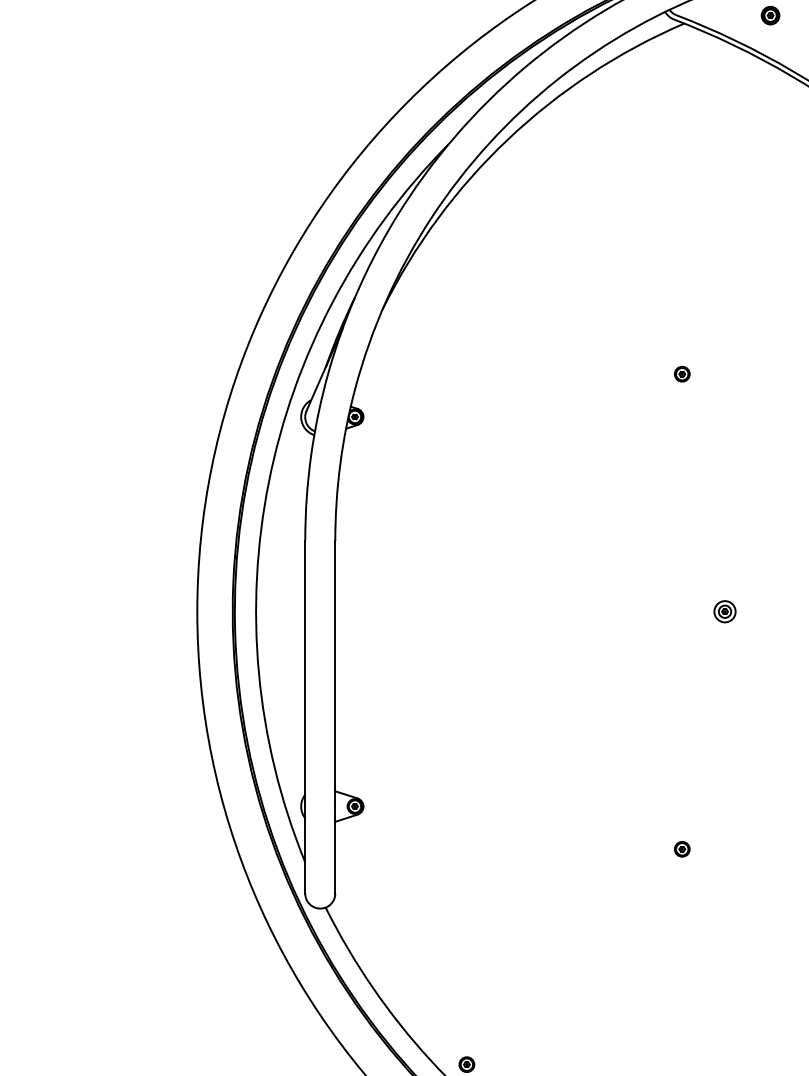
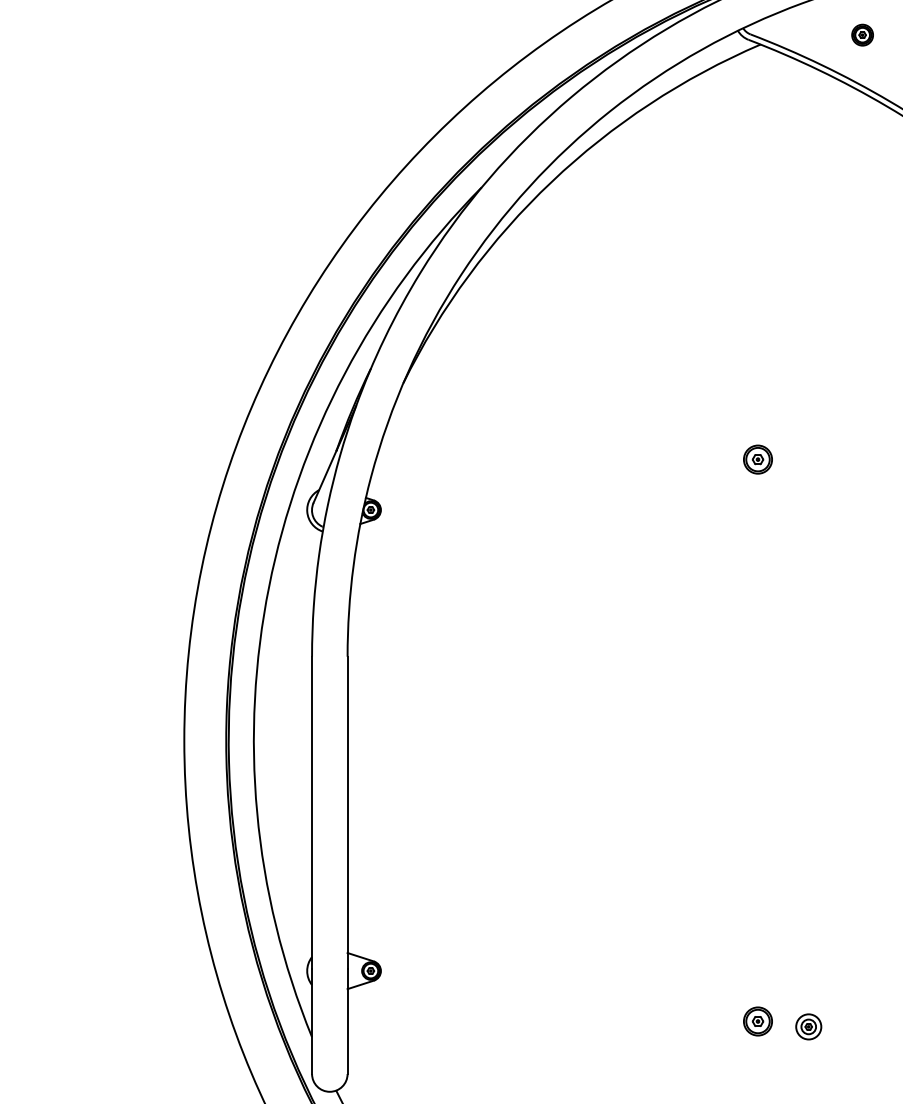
part: (682, 373) -> (758, 458), size x1.6
part: (724, 611) -> (808, 1026), moved
part: (682, 849) -> (758, 1021), size x1.6

